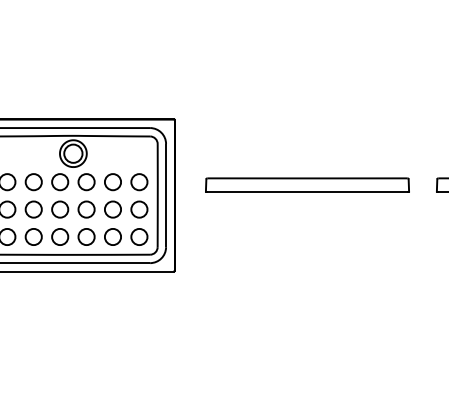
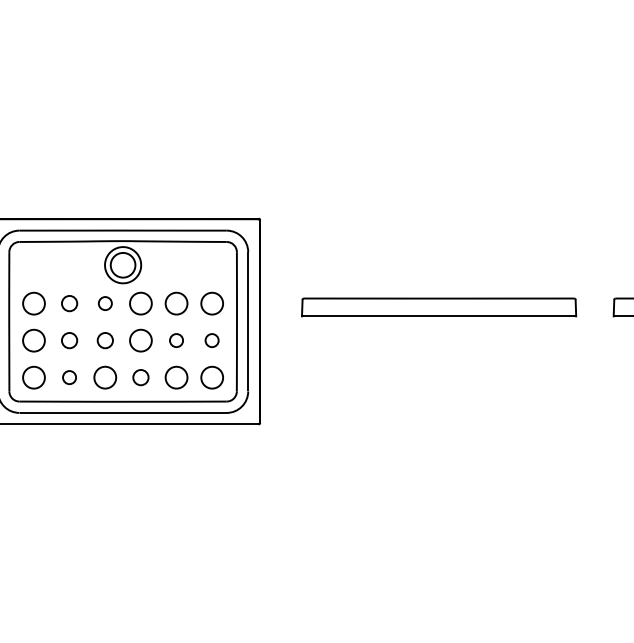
circle: (33, 182) -> (69, 303), size x0.7
circle: (60, 182) -> (105, 303), size x0.6
circle: (33, 209) -> (69, 340), size x0.7
circle: (60, 209) -> (105, 340), size x0.7
circle: (112, 209) -> (176, 340), size x0.6
circle: (138, 209) -> (211, 340), size x0.6
circle: (33, 236) -> (69, 377), size x0.6
circle: (86, 236) -> (140, 377), size x0.7

